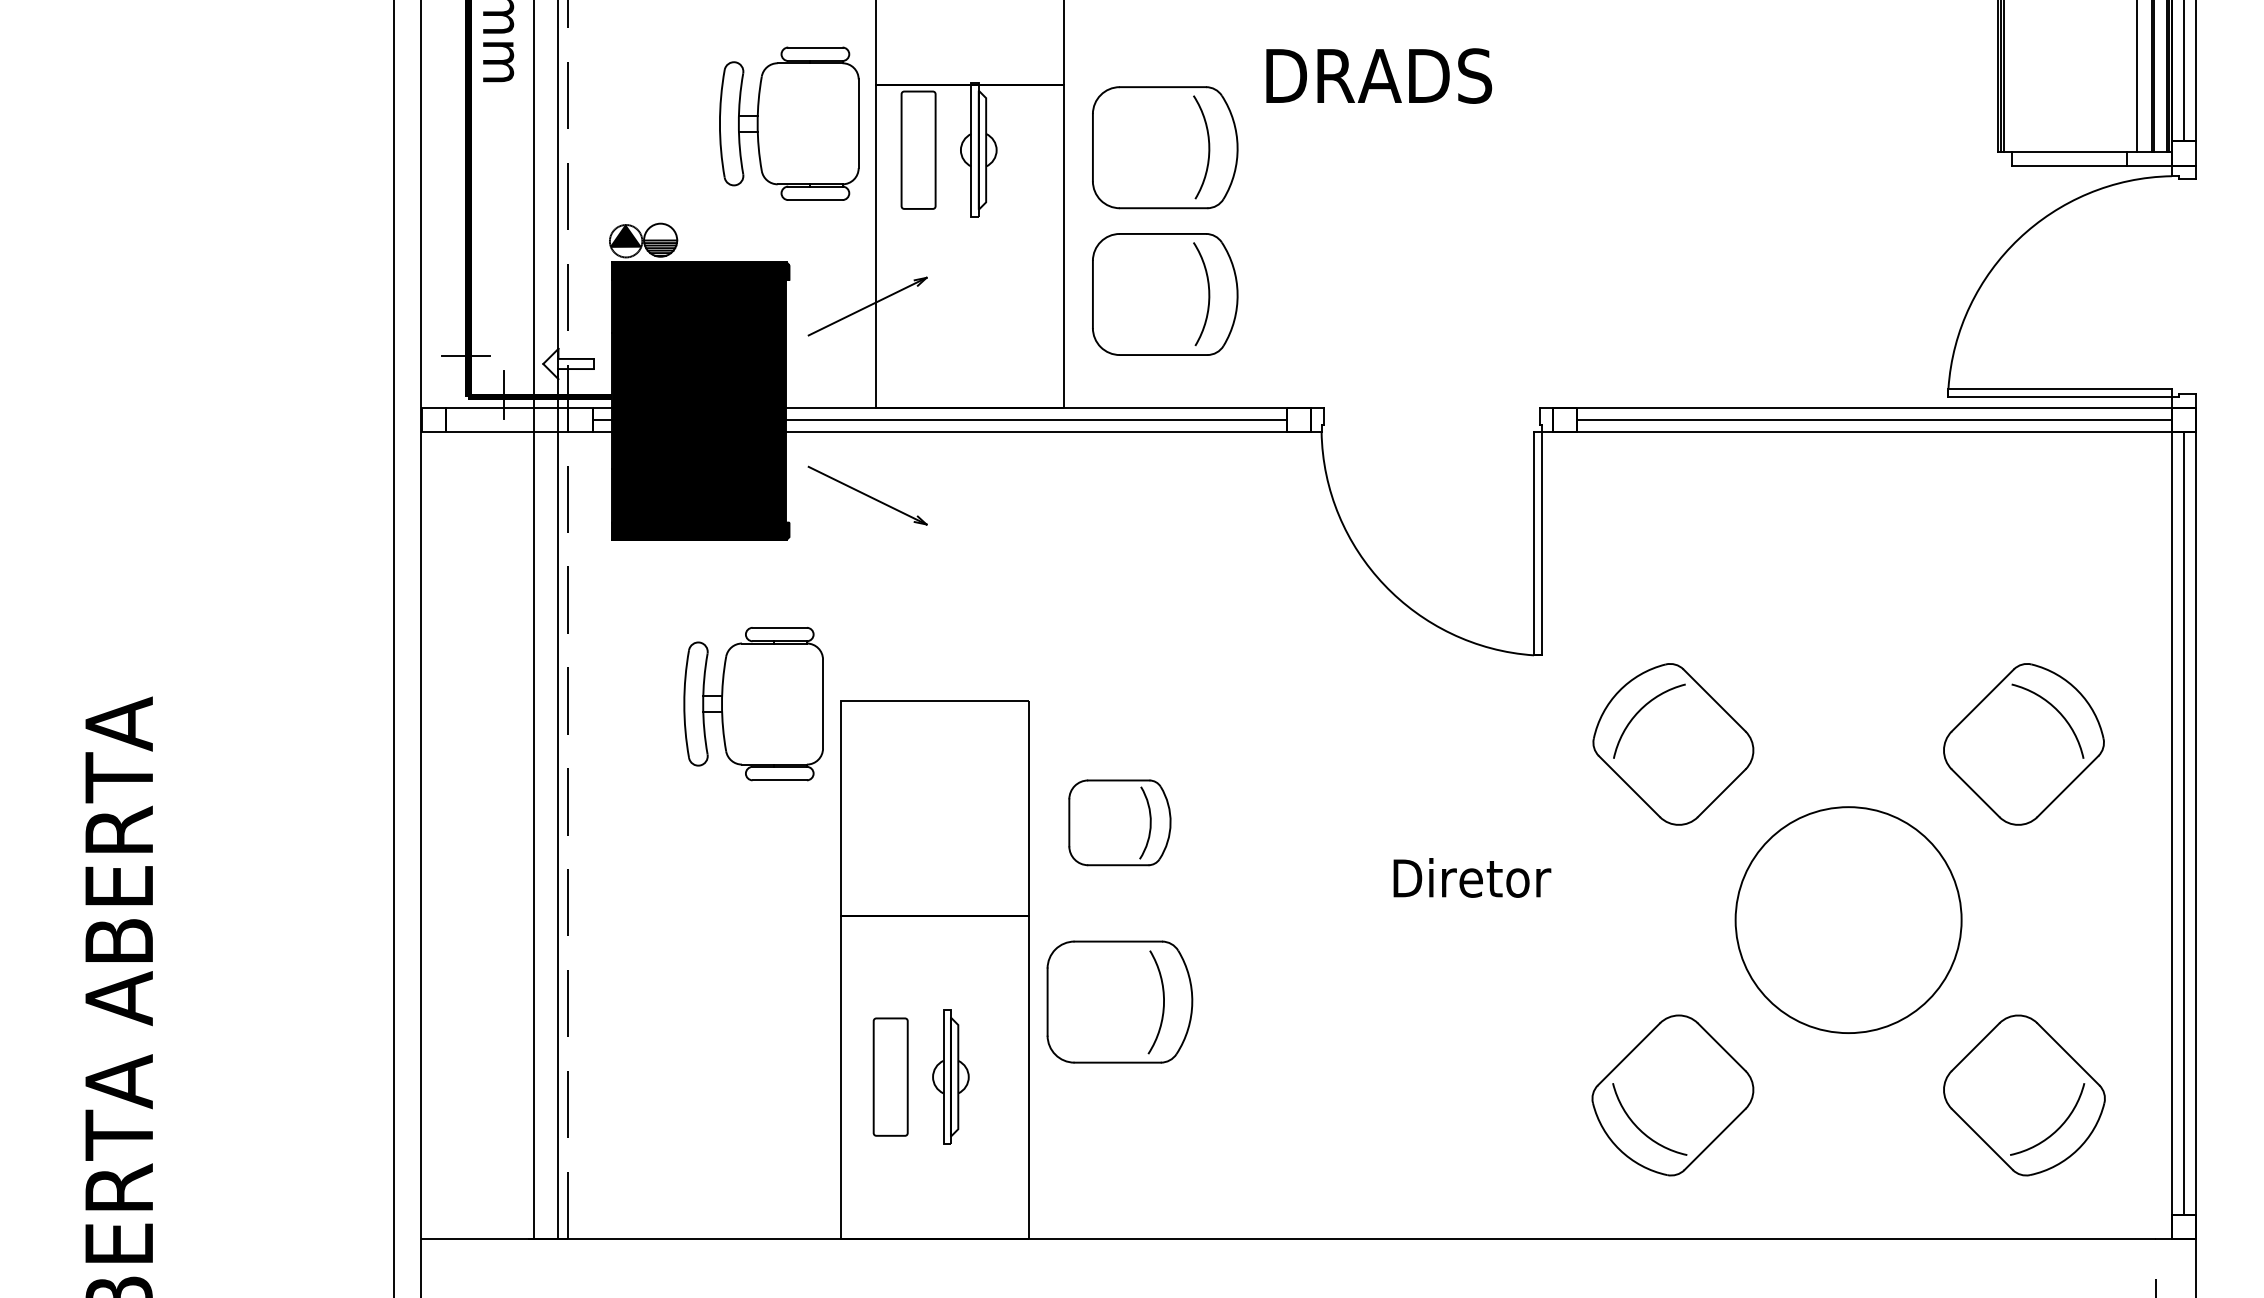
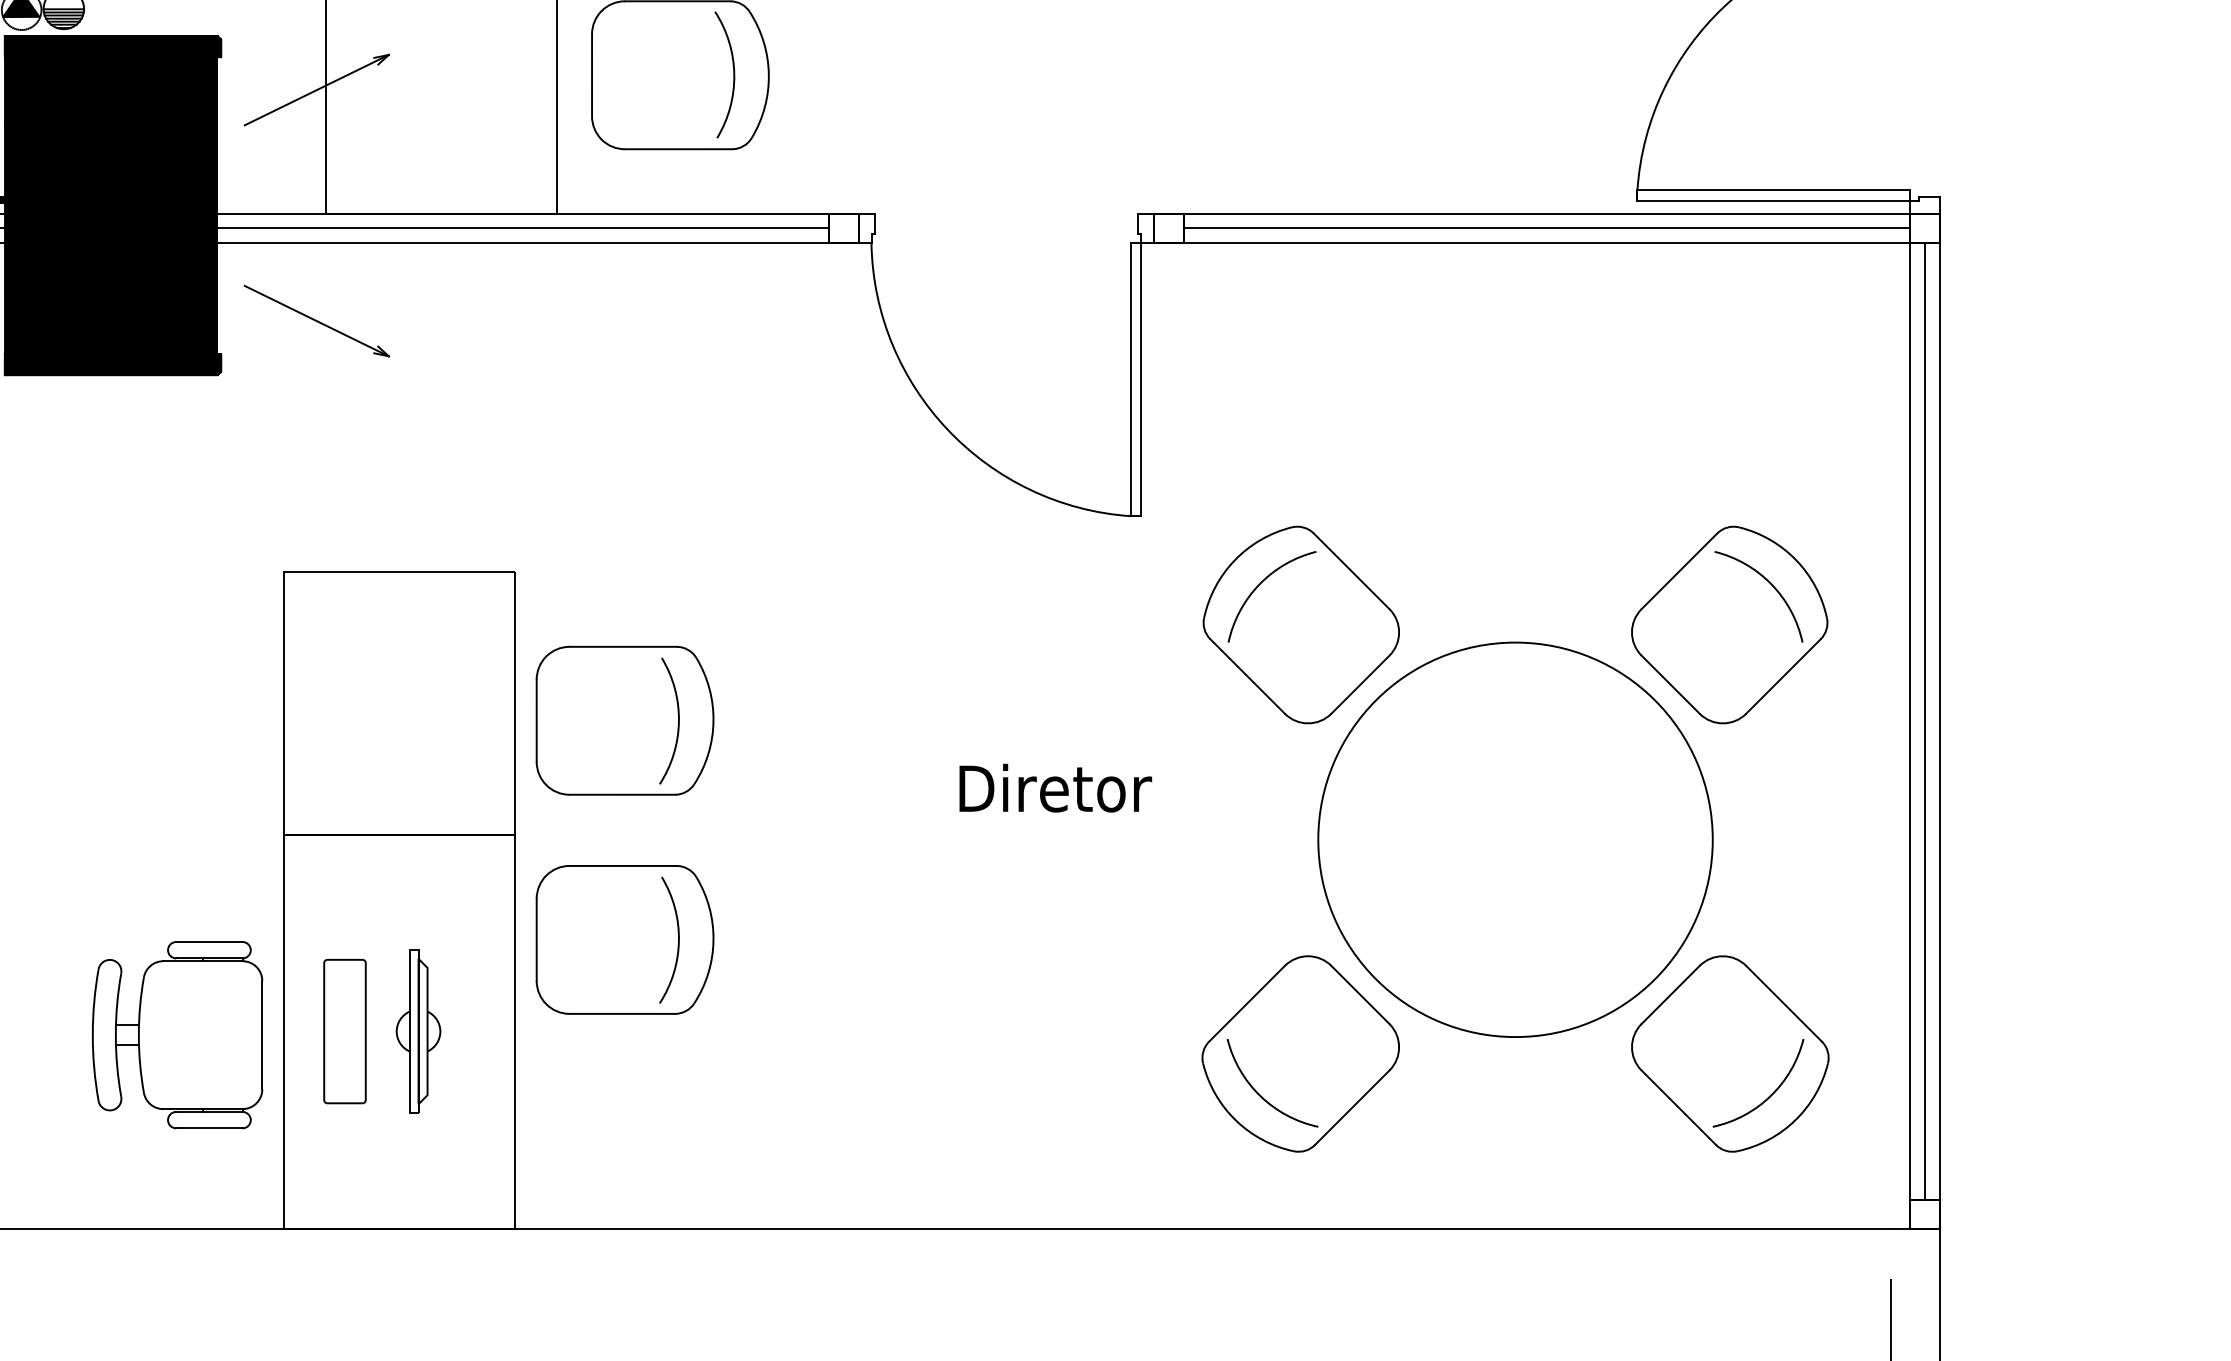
part: (753, 704) -> (177, 1035), moved
part: (1119, 822) -> (624, 720), size x1.43
circle: (1848, 919) -> (1515, 838), size x1.43

